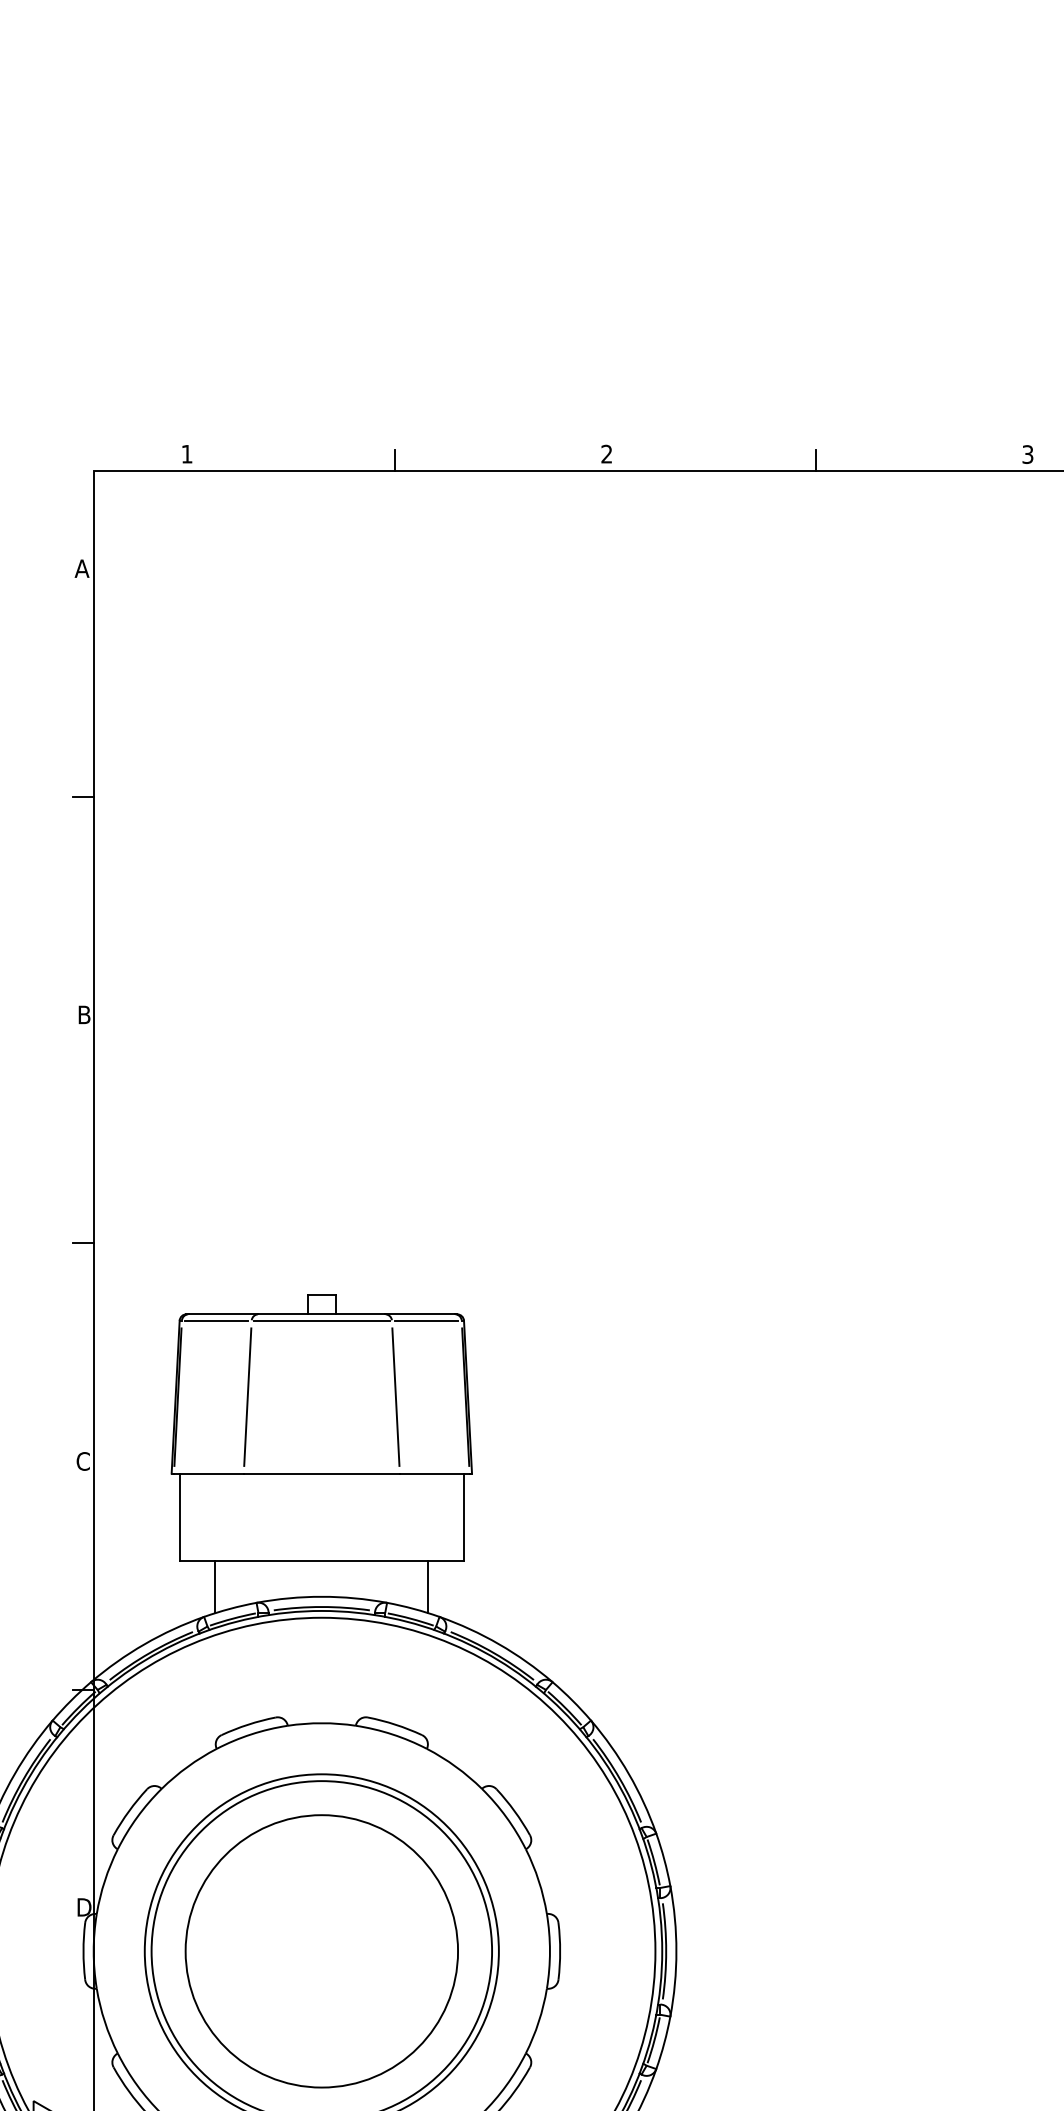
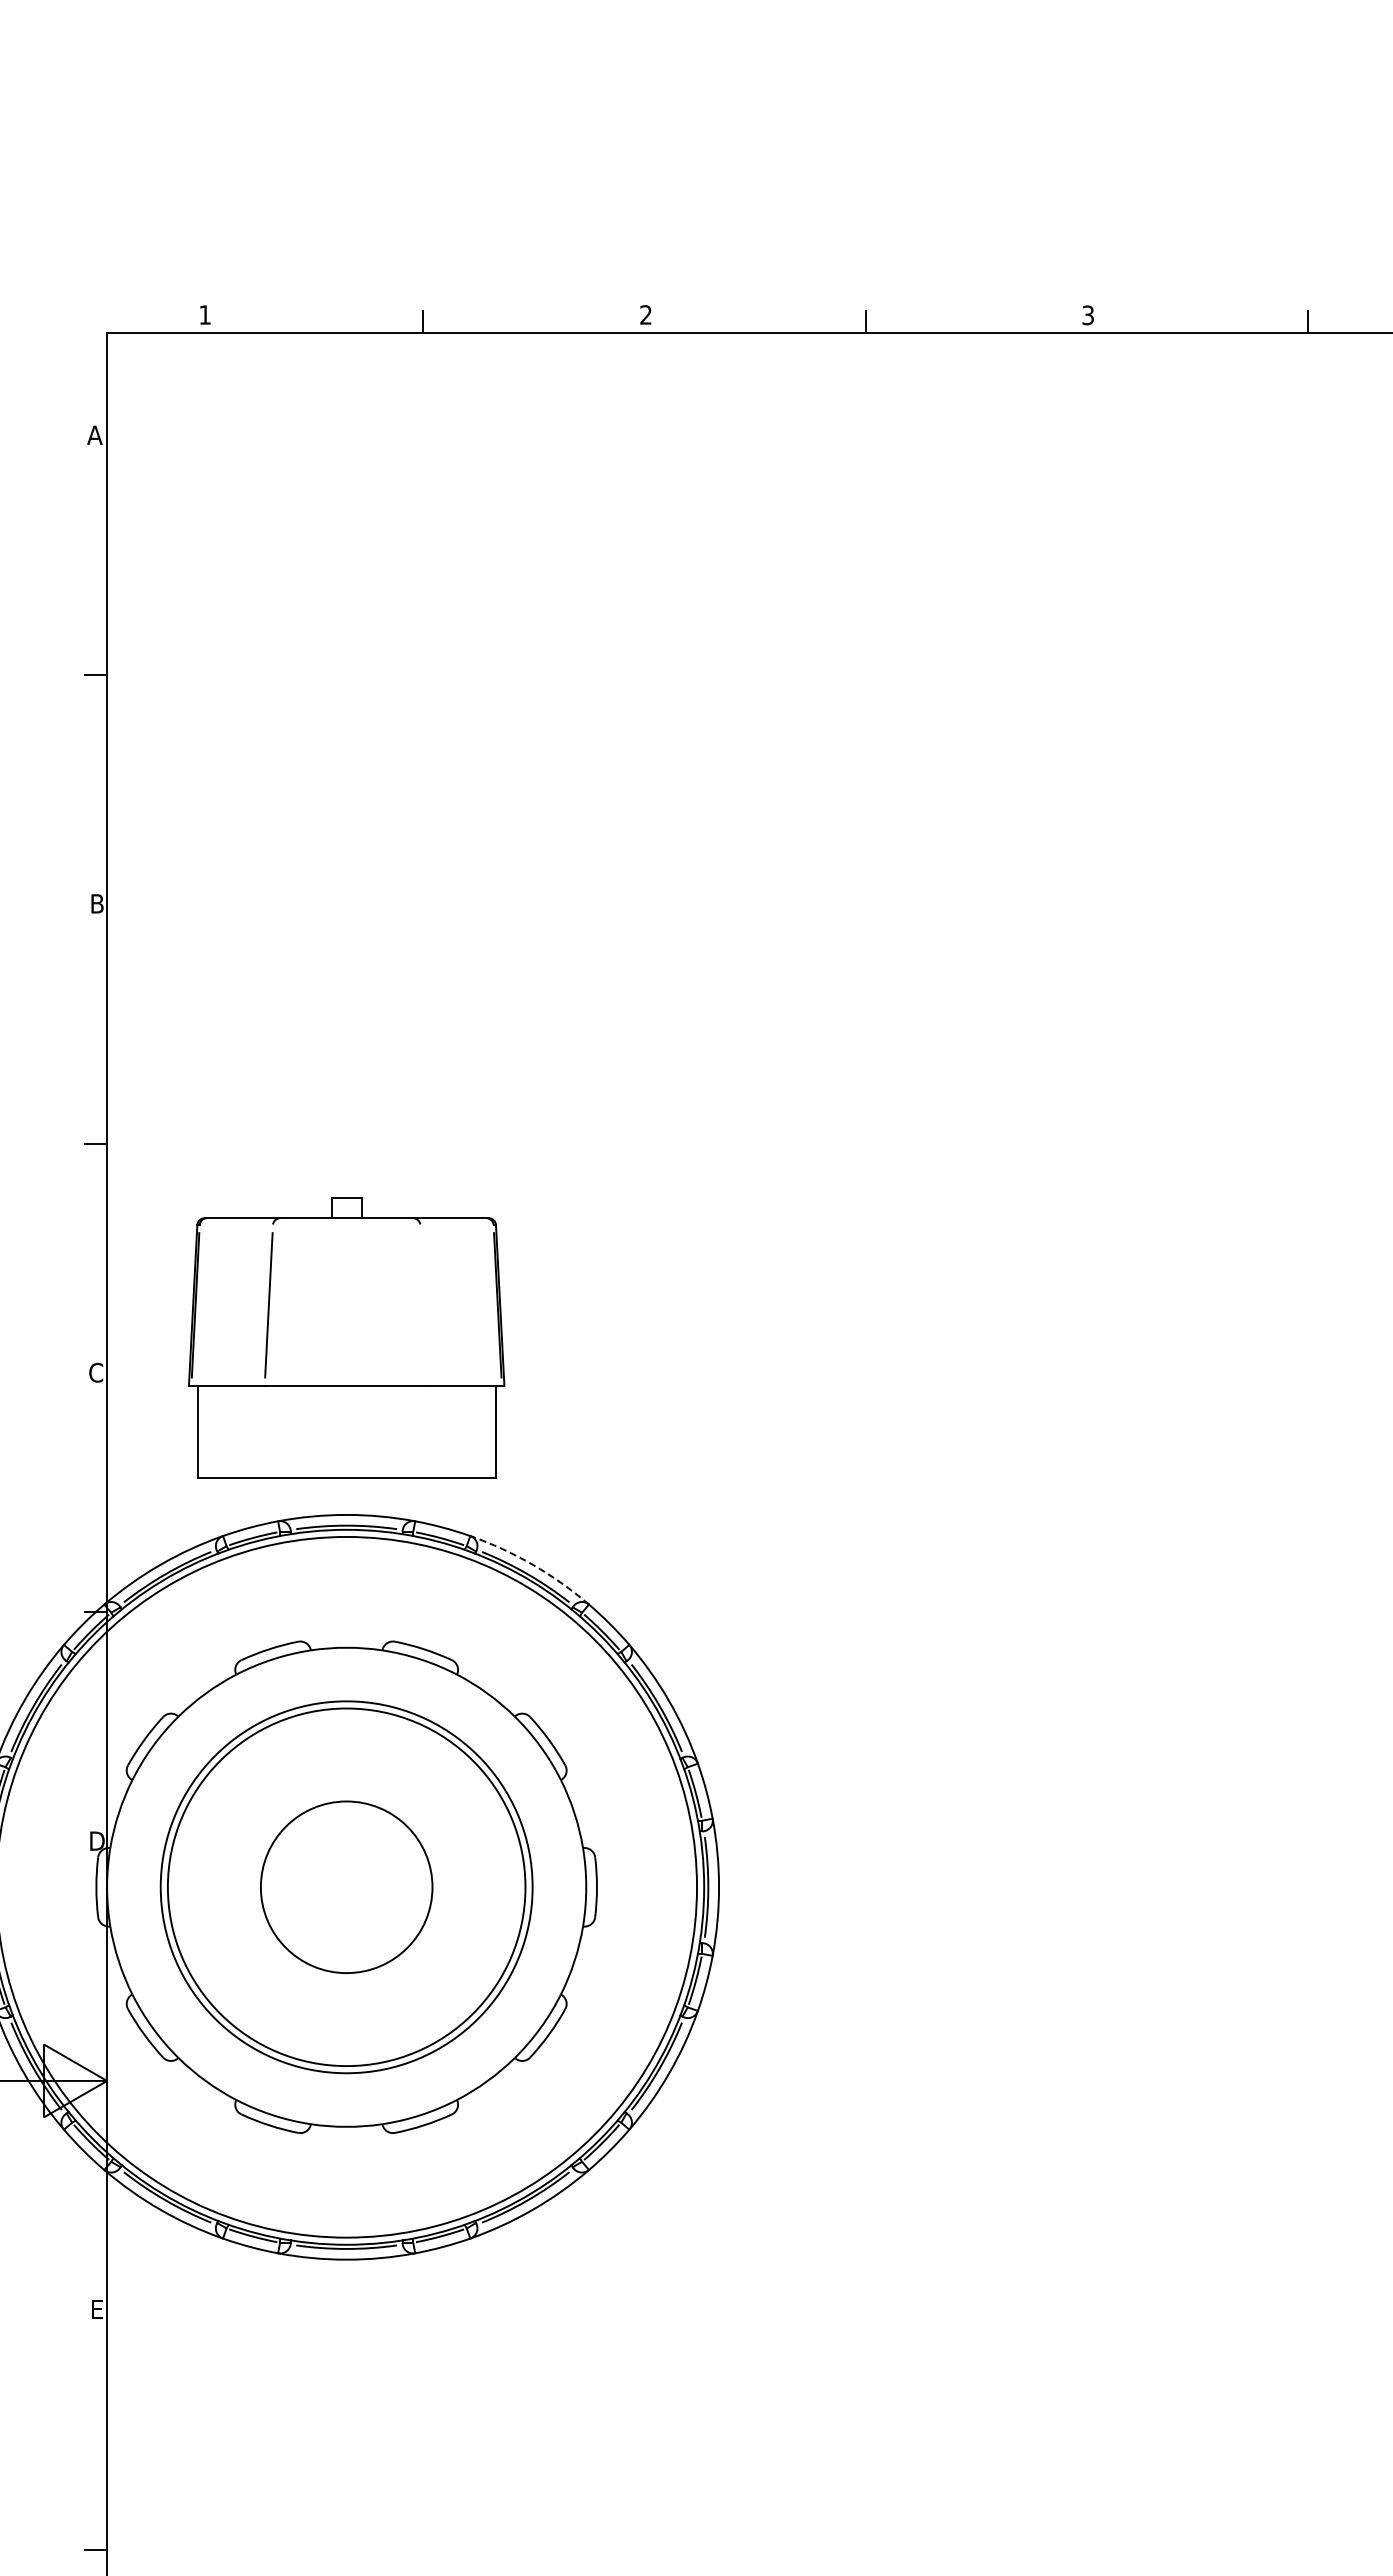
line: (216, 1321) -> (236, 1225), removed
line: (321, 1321) -> (346, 1225), removed
line: (426, 1321) -> (456, 1225), removed
line: (395, 1397) -> (424, 1305), removed
line: (215, 1586) -> (234, 1504), removed
line: (428, 1586) -> (458, 1504), removed
arc: (498, 1643) -> (532, 1564), solid -> dashed
circle: (321, 1951) -> (346, 1887), size x0.6

